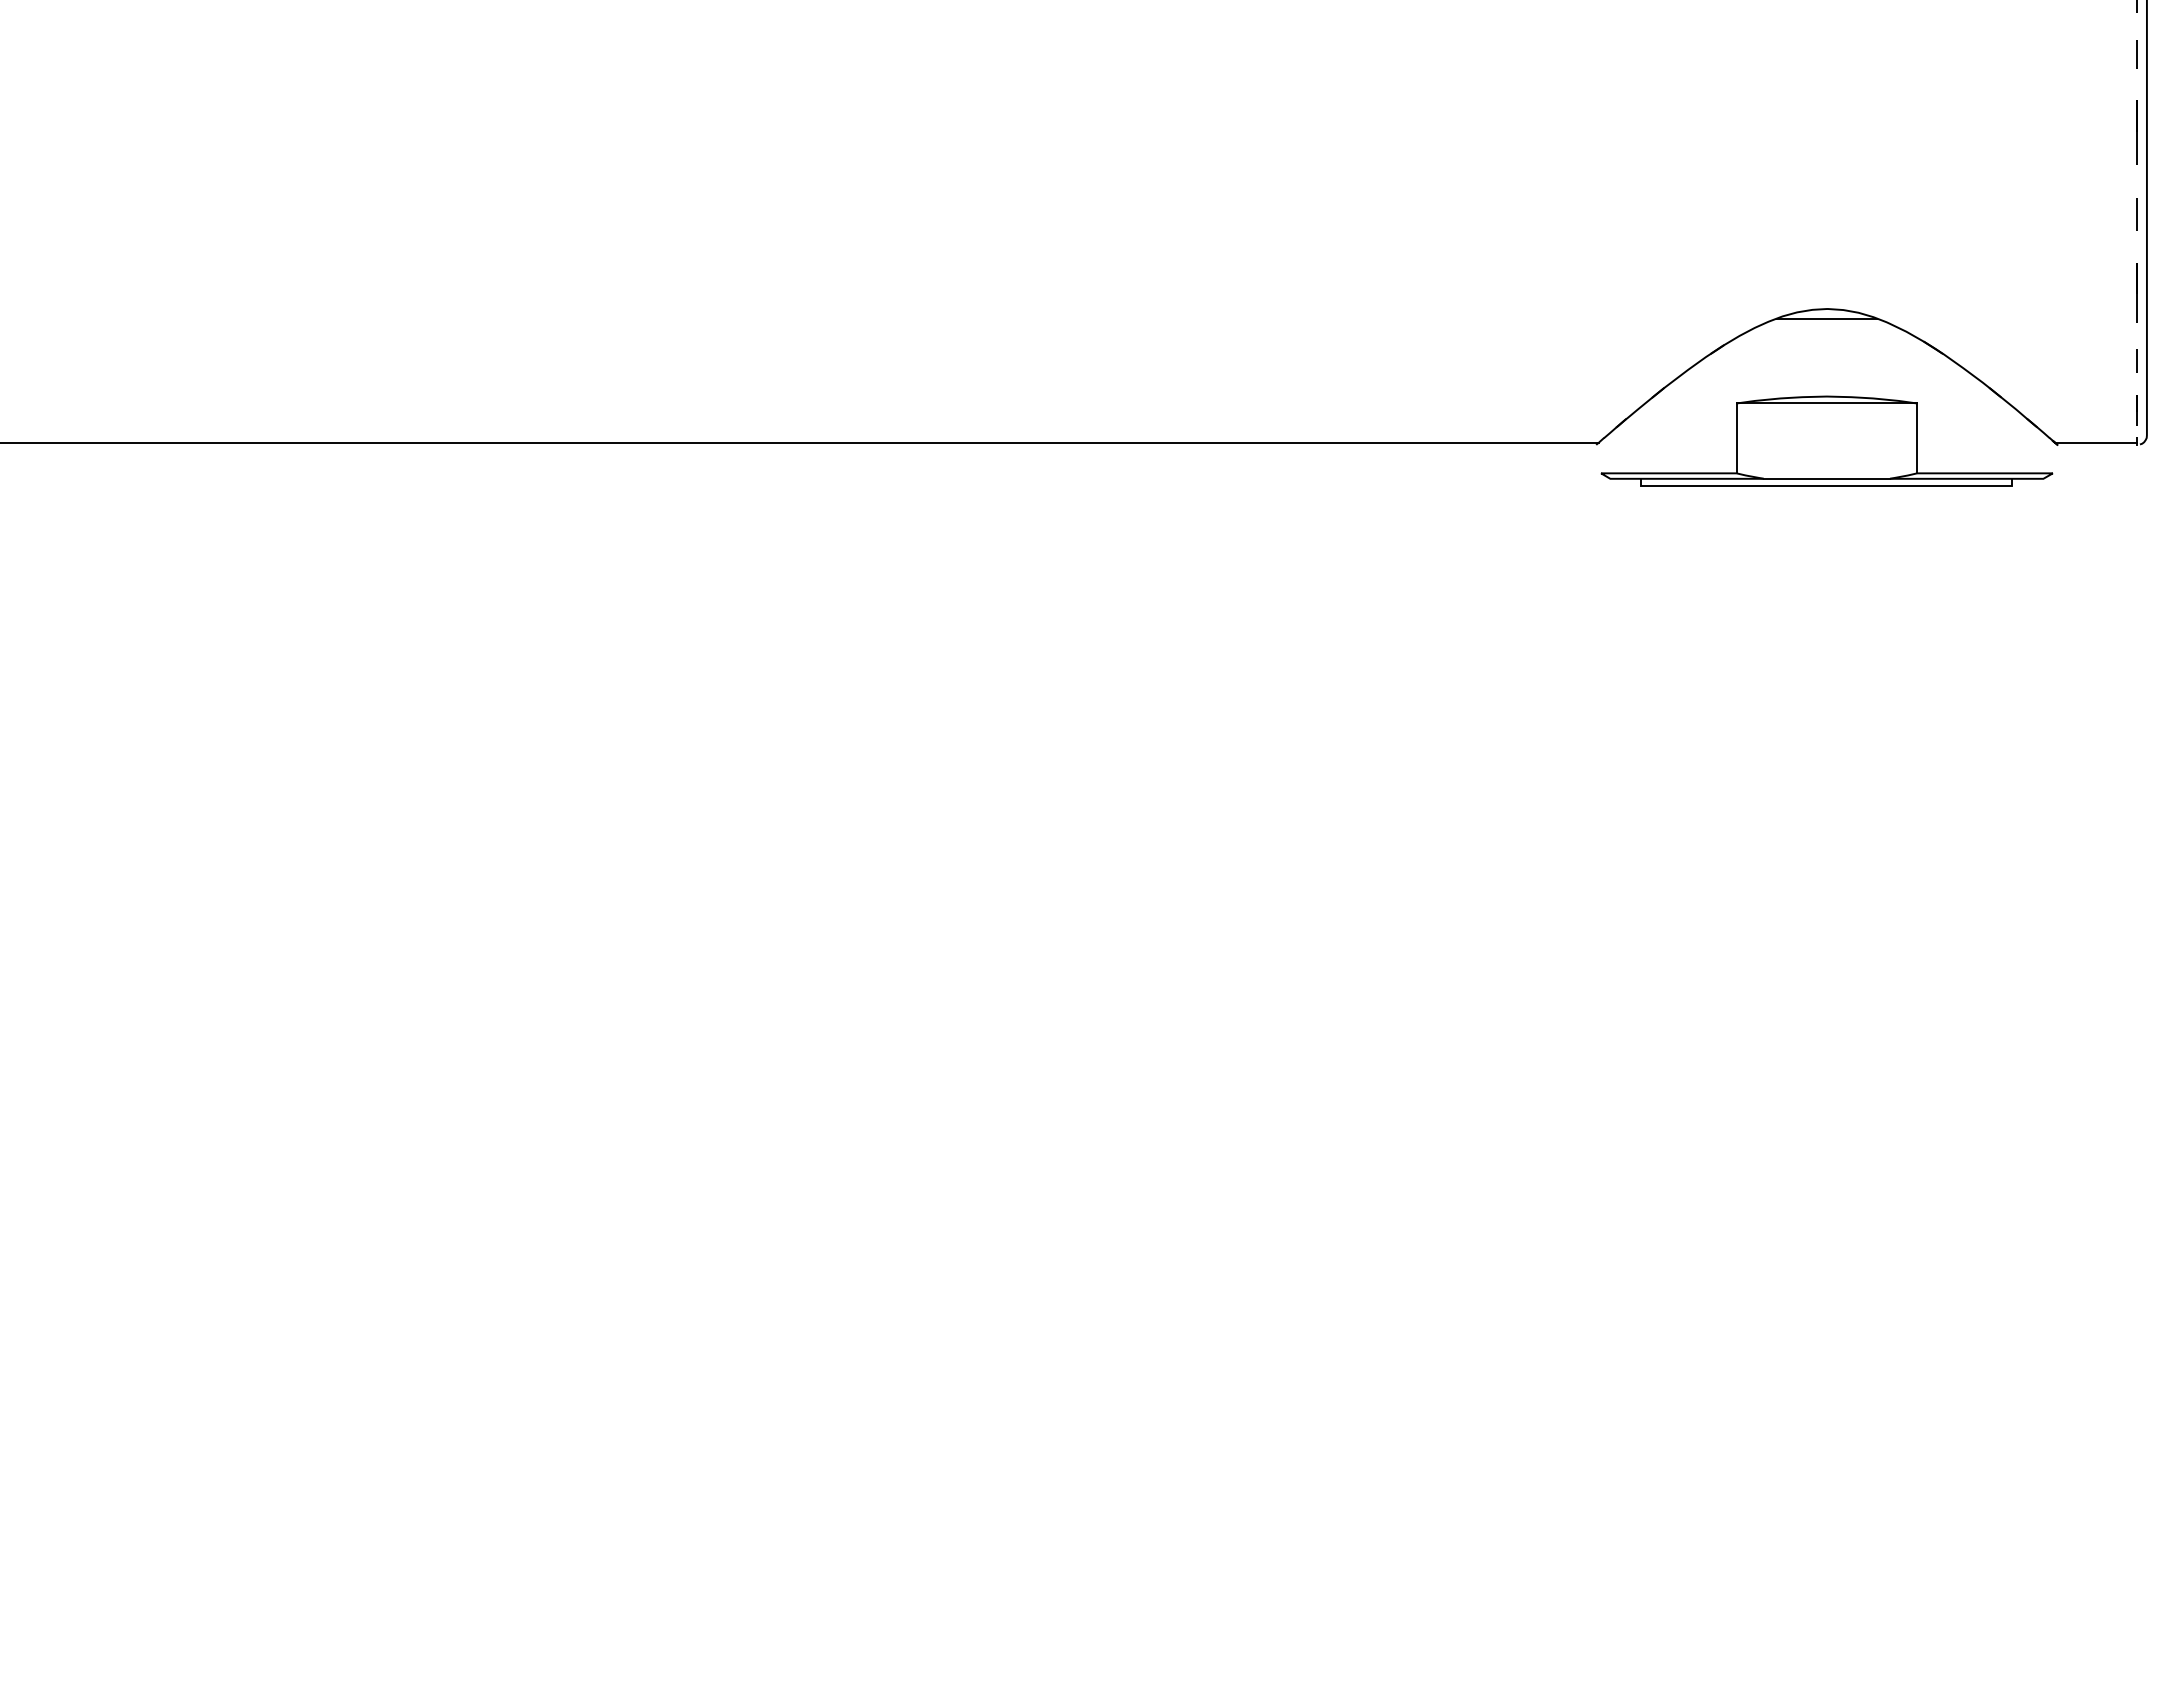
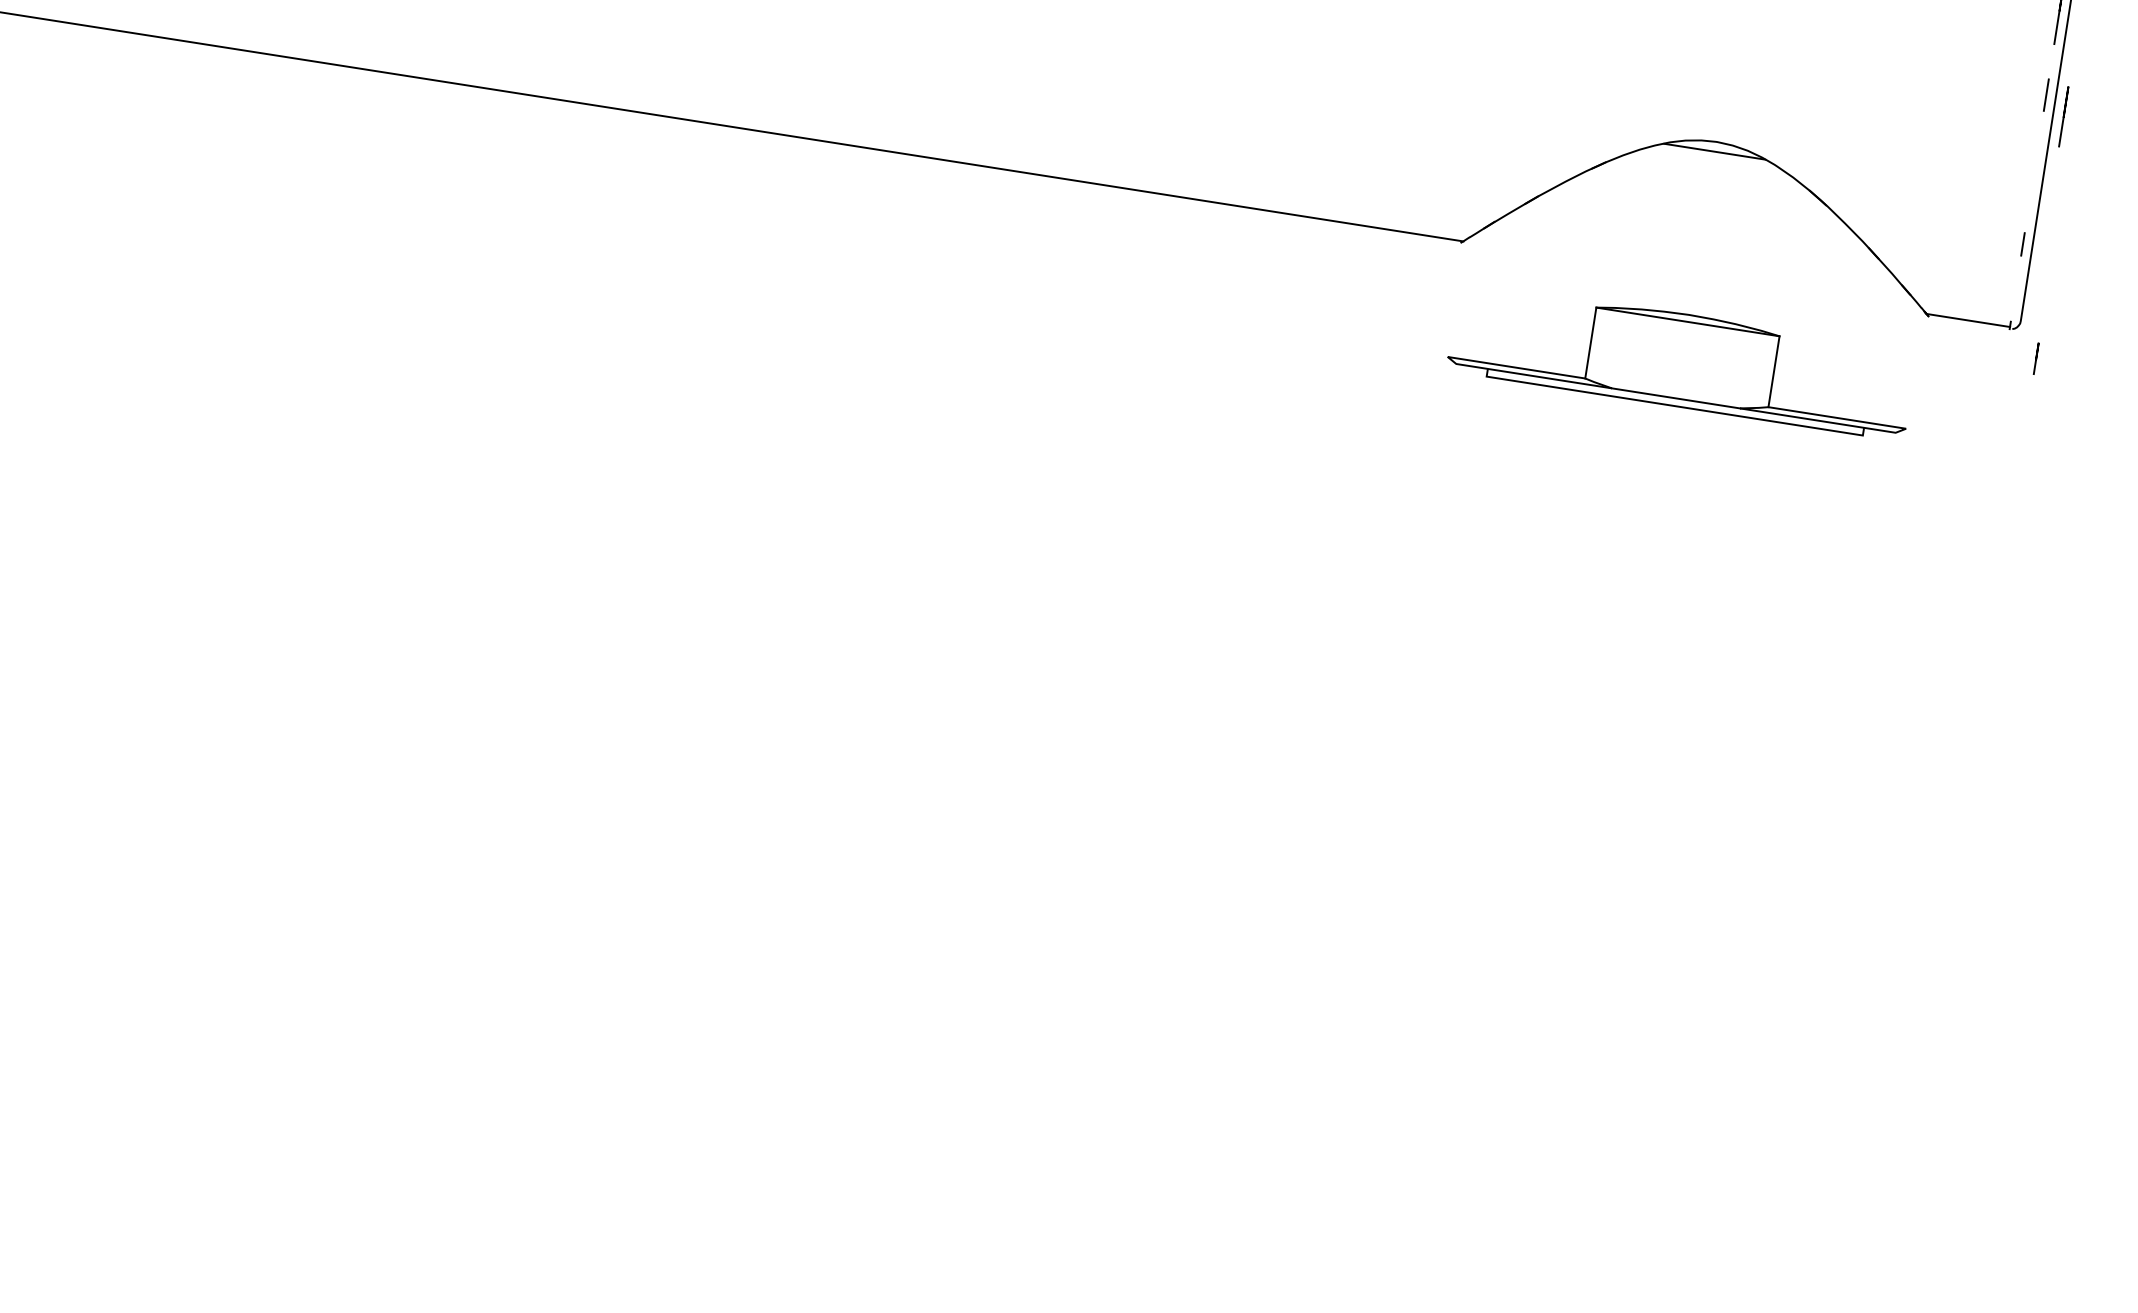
line: (2136, 292) -> (2062, 116), moved
line: (2136, 410) -> (2035, 358), moved
part: (1826, 440) -> (1681, 359), moved

